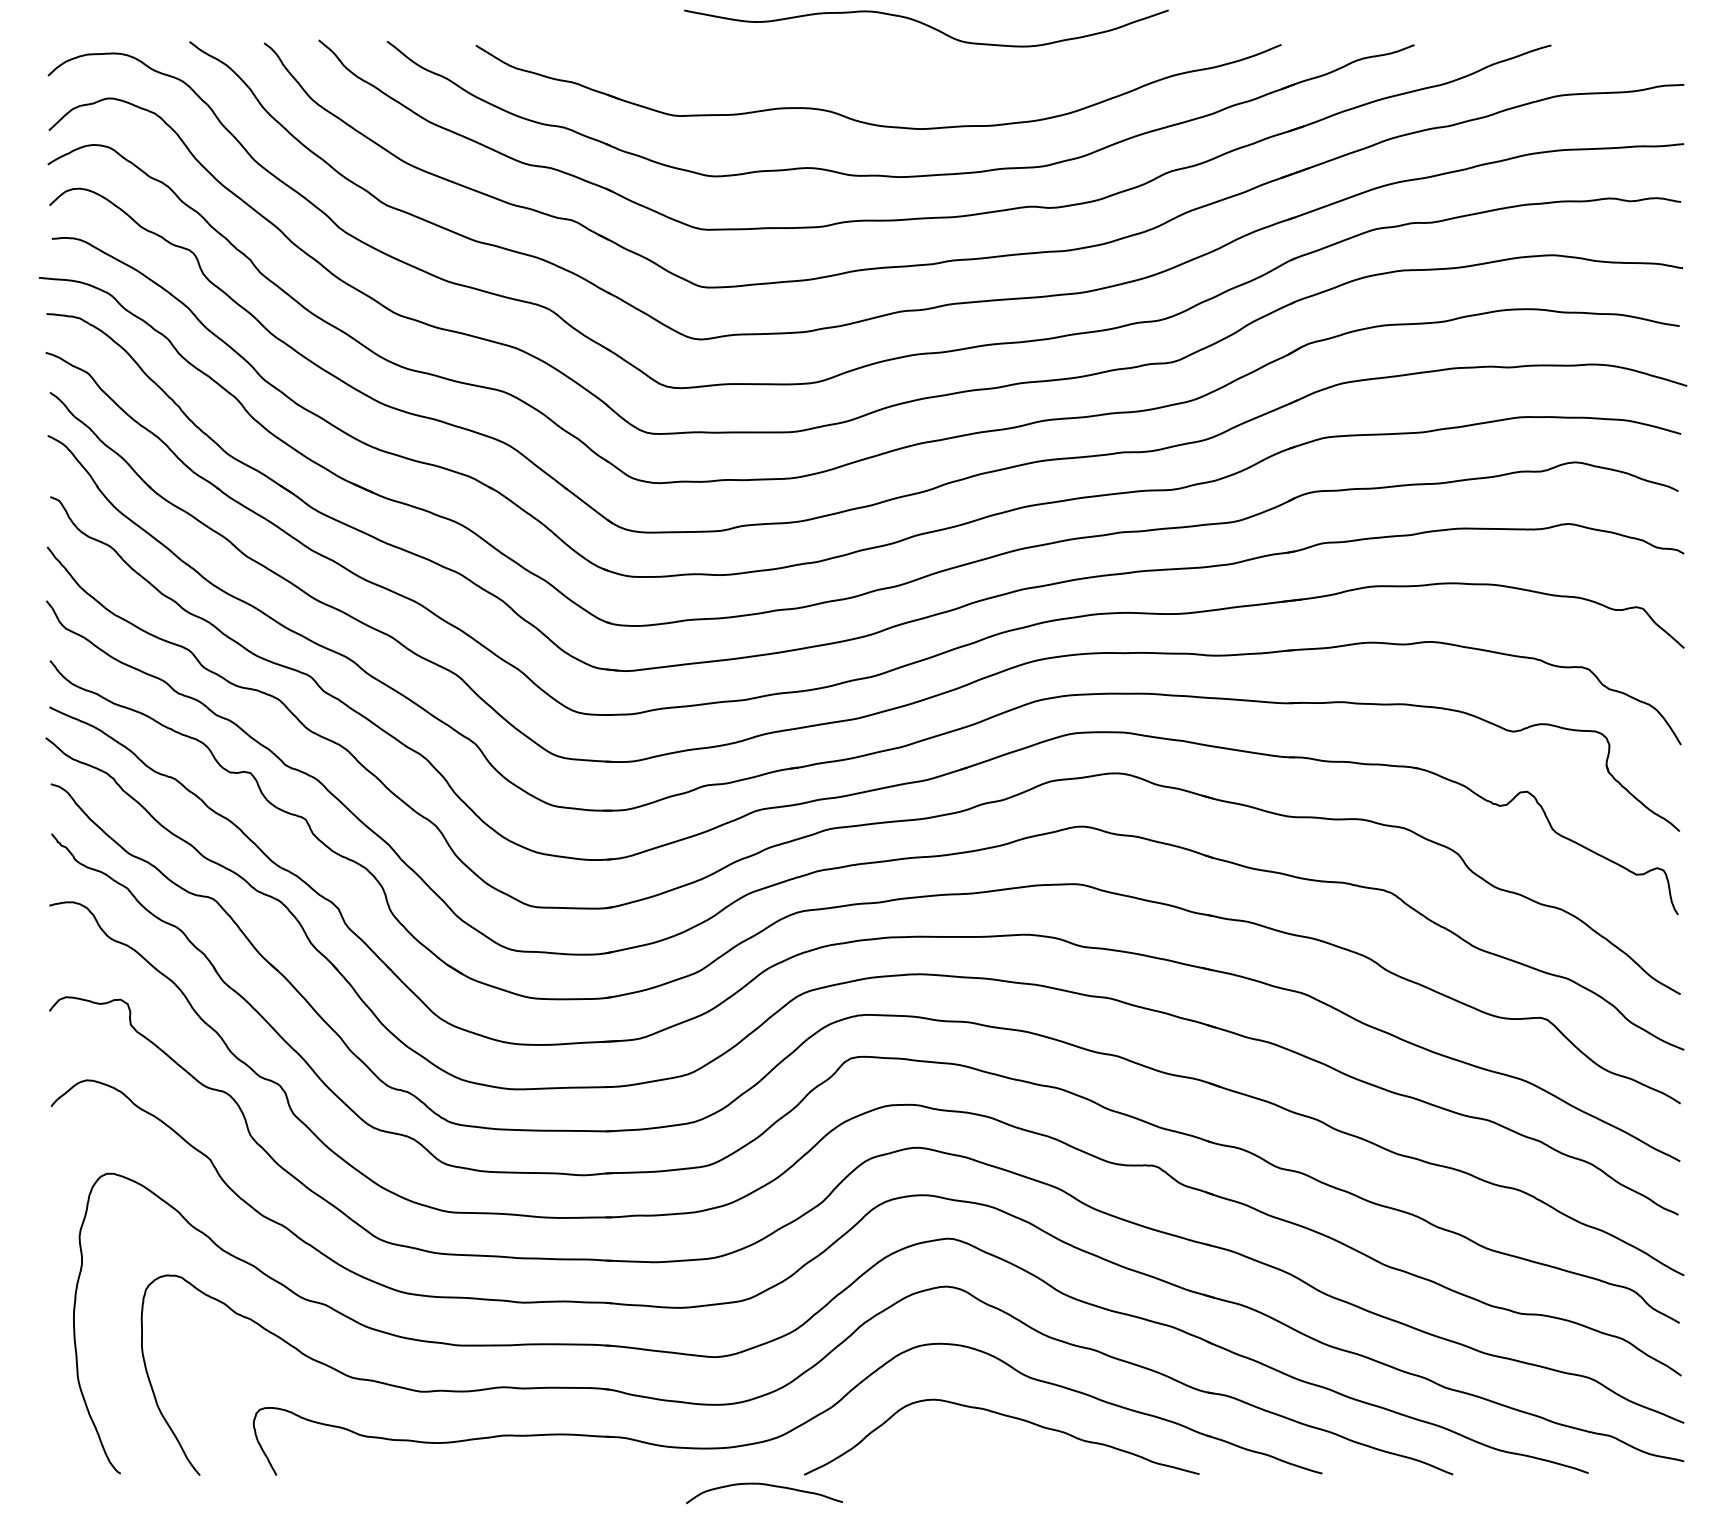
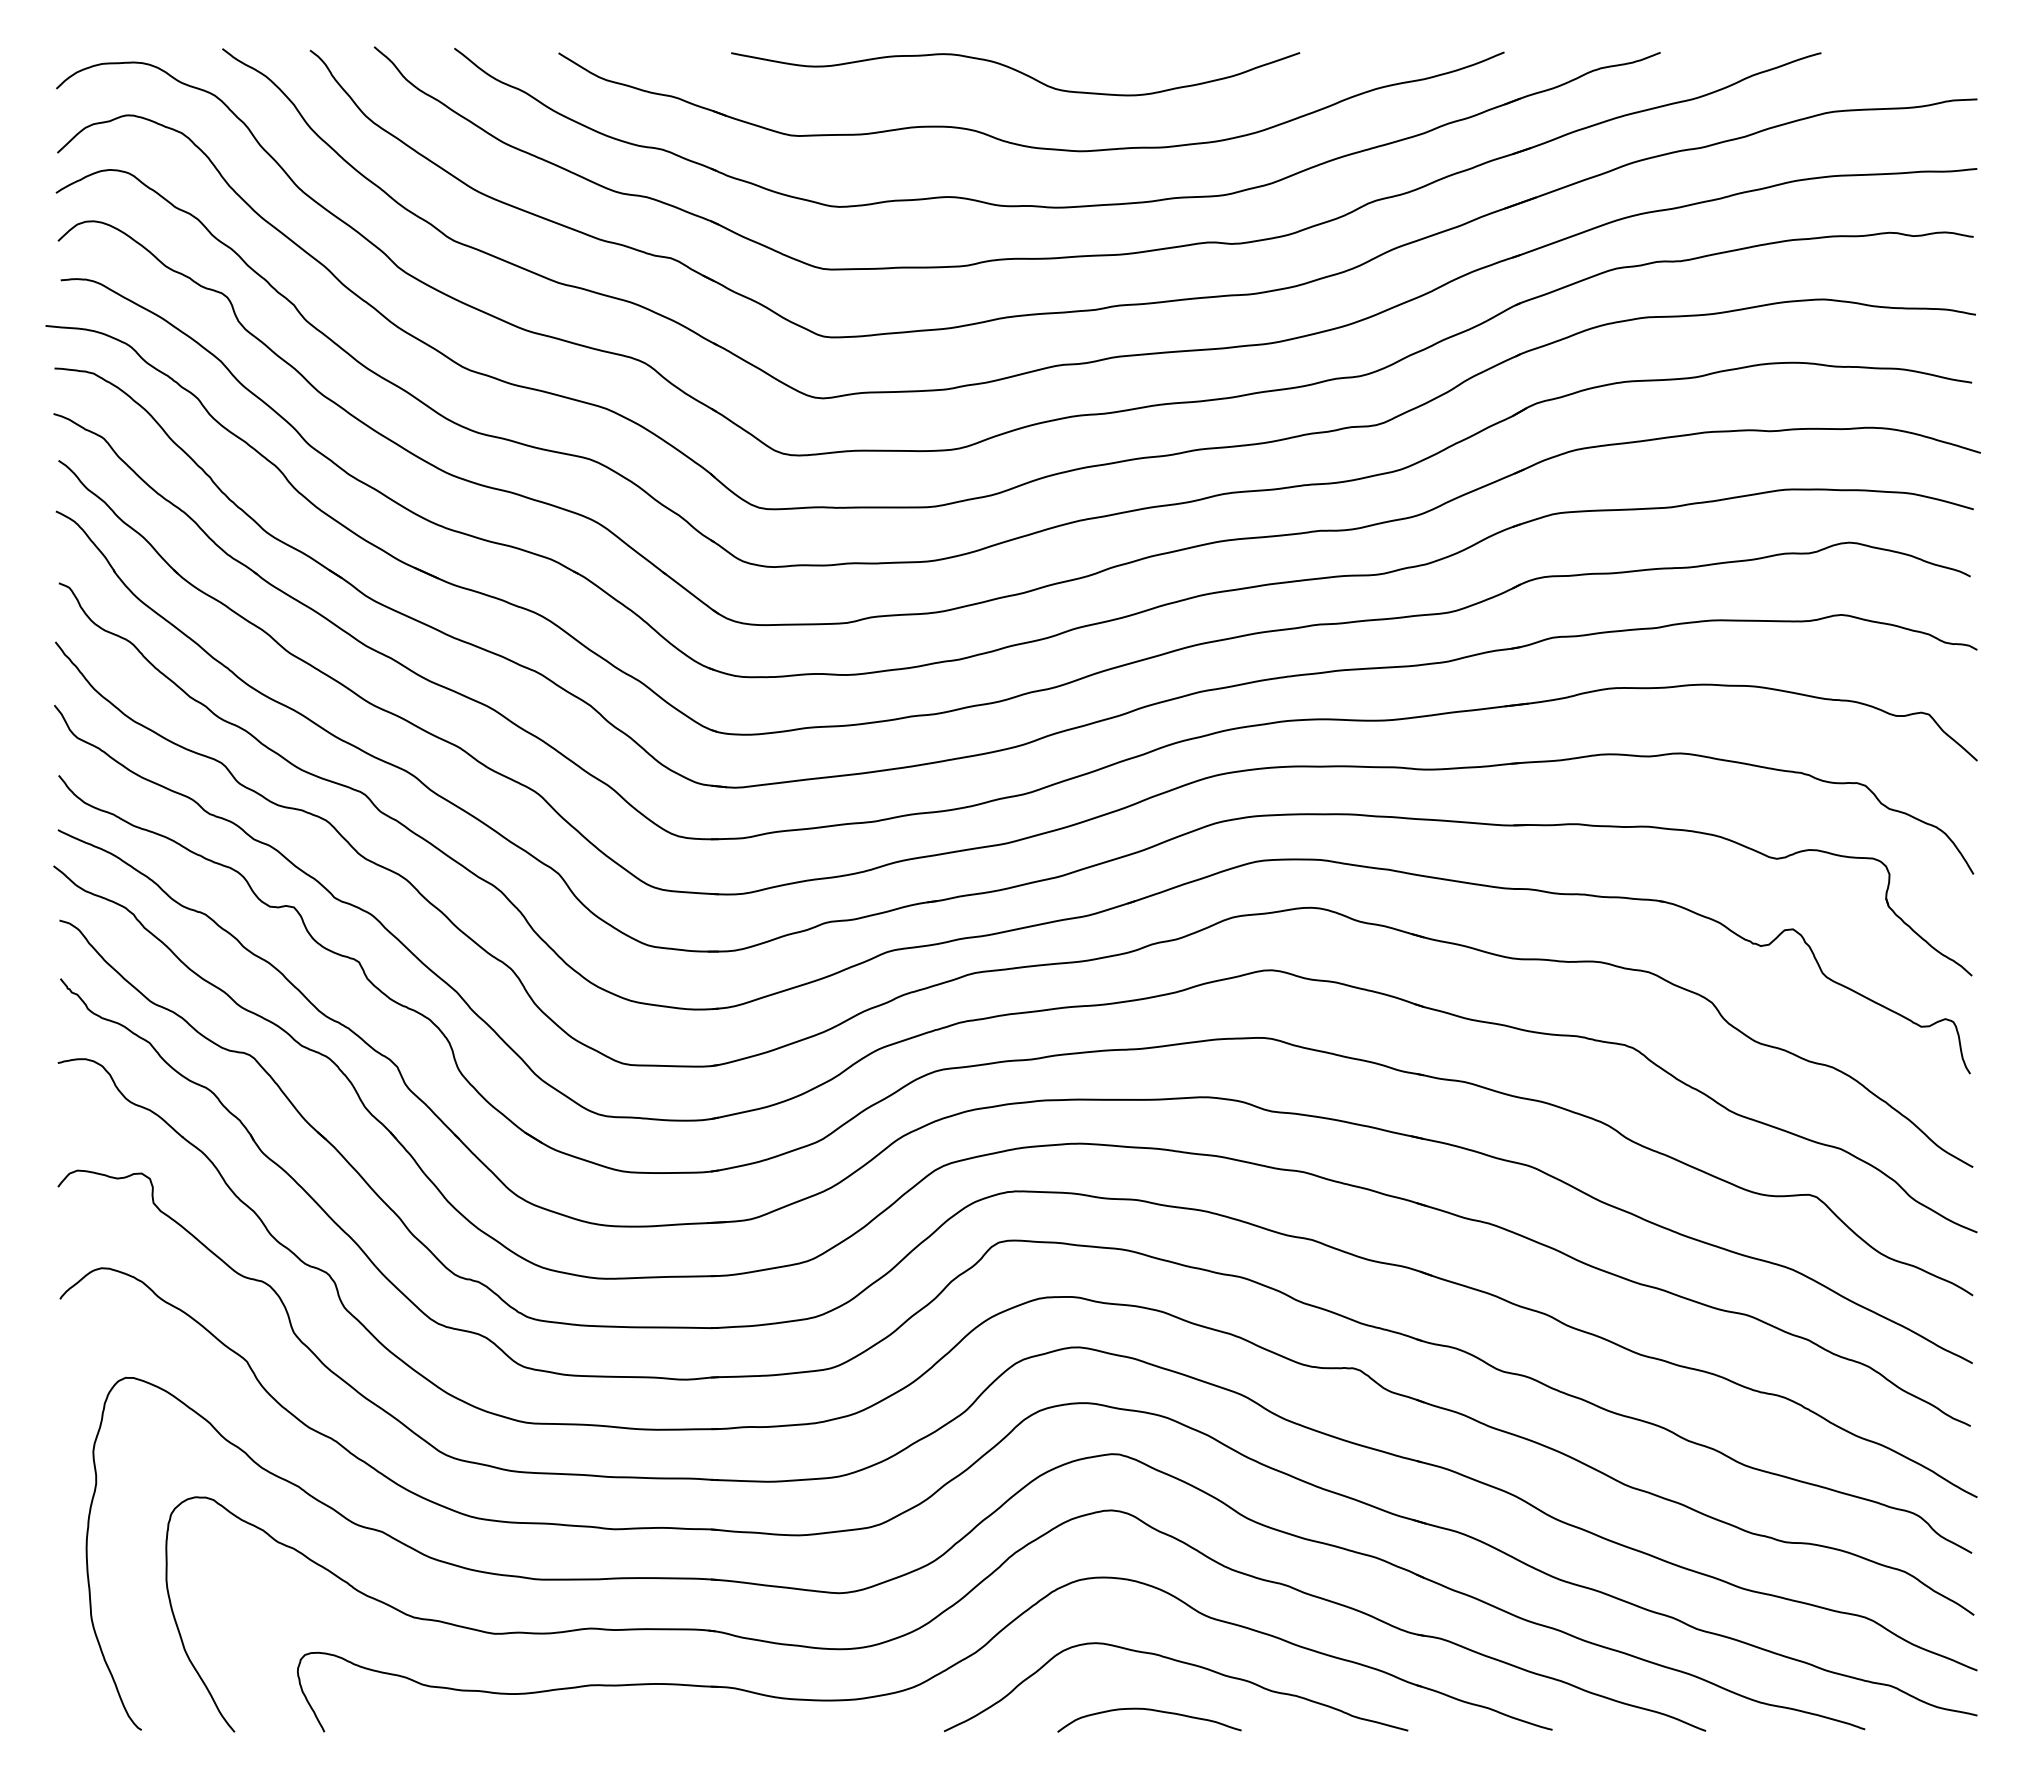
curve: (926, 26) -> (1015, 71), moved
curve: (767, 1486) -> (1153, 1711), moved

